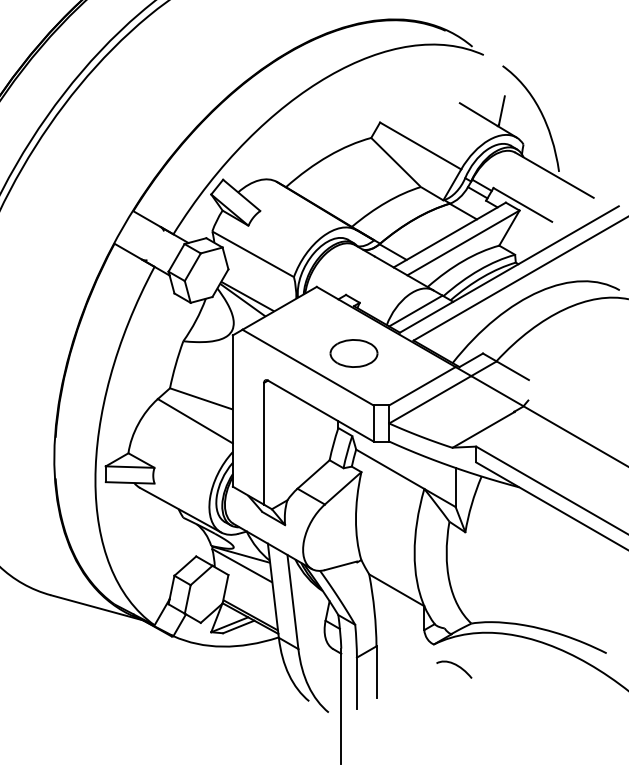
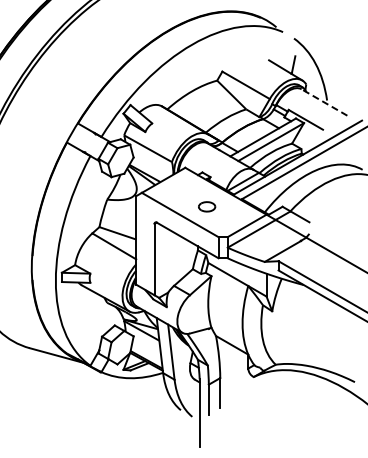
line: (554, 175) -> (324, 102), solid -> dashed
part: (352, 353) -> (206, 206), size x0.6
curve: (453, 665) -> (265, 389), removed

